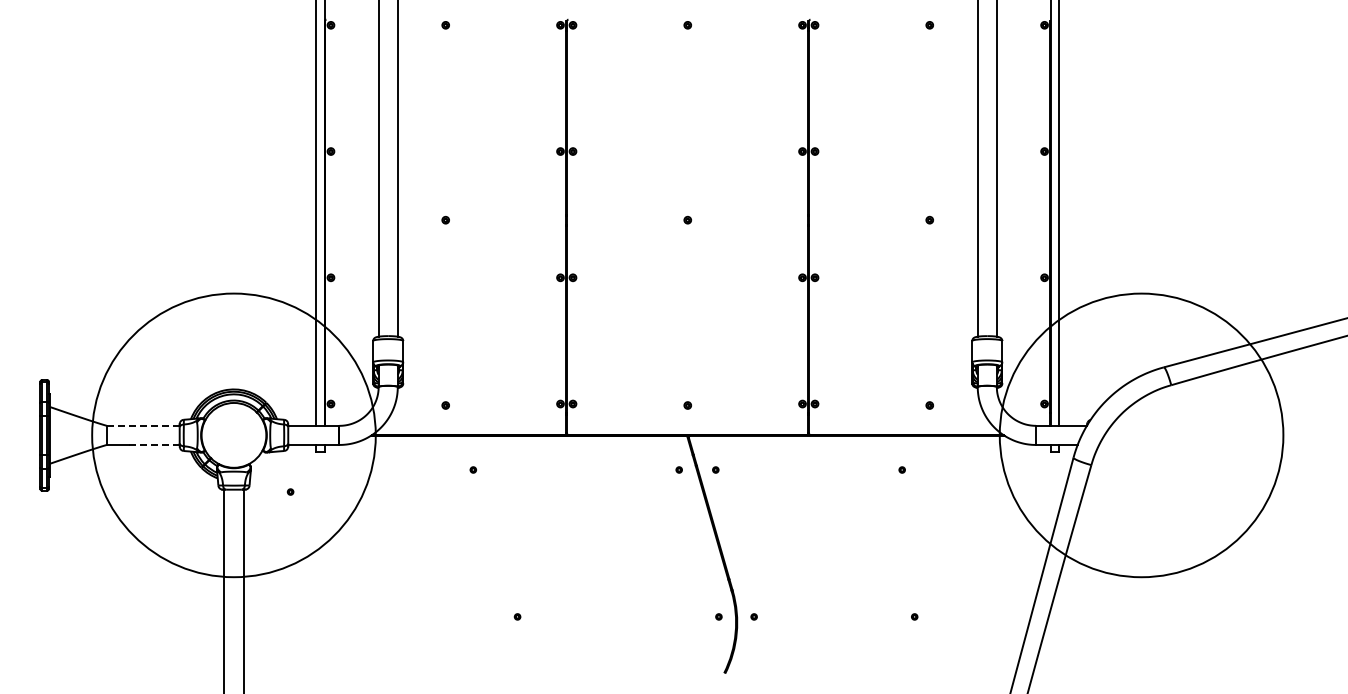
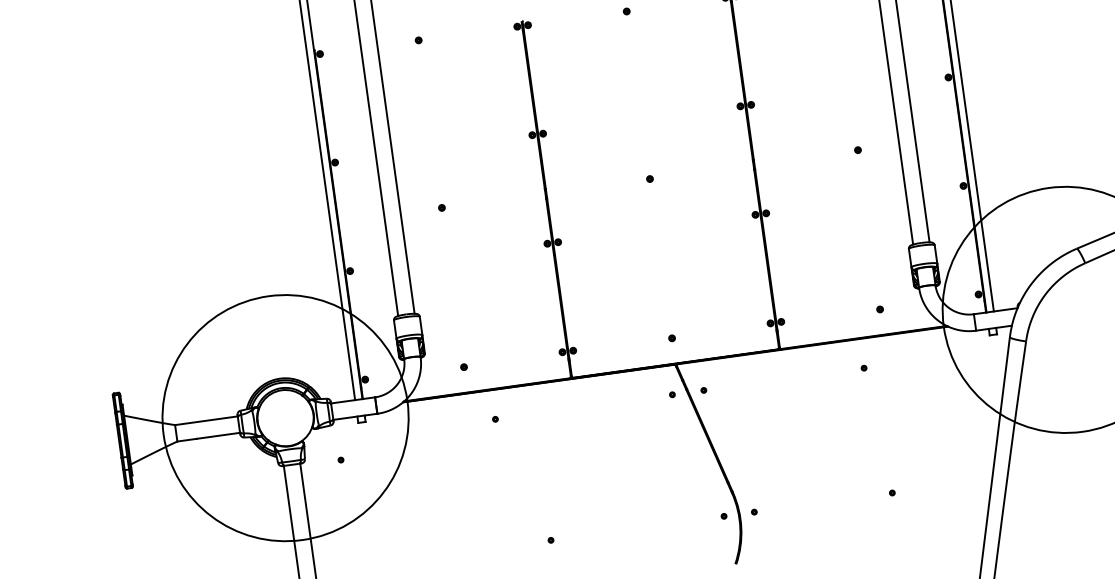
line: (142, 425) -> (205, 420), dashed -> solid
line: (155, 444) -> (219, 435), dashed -> solid

